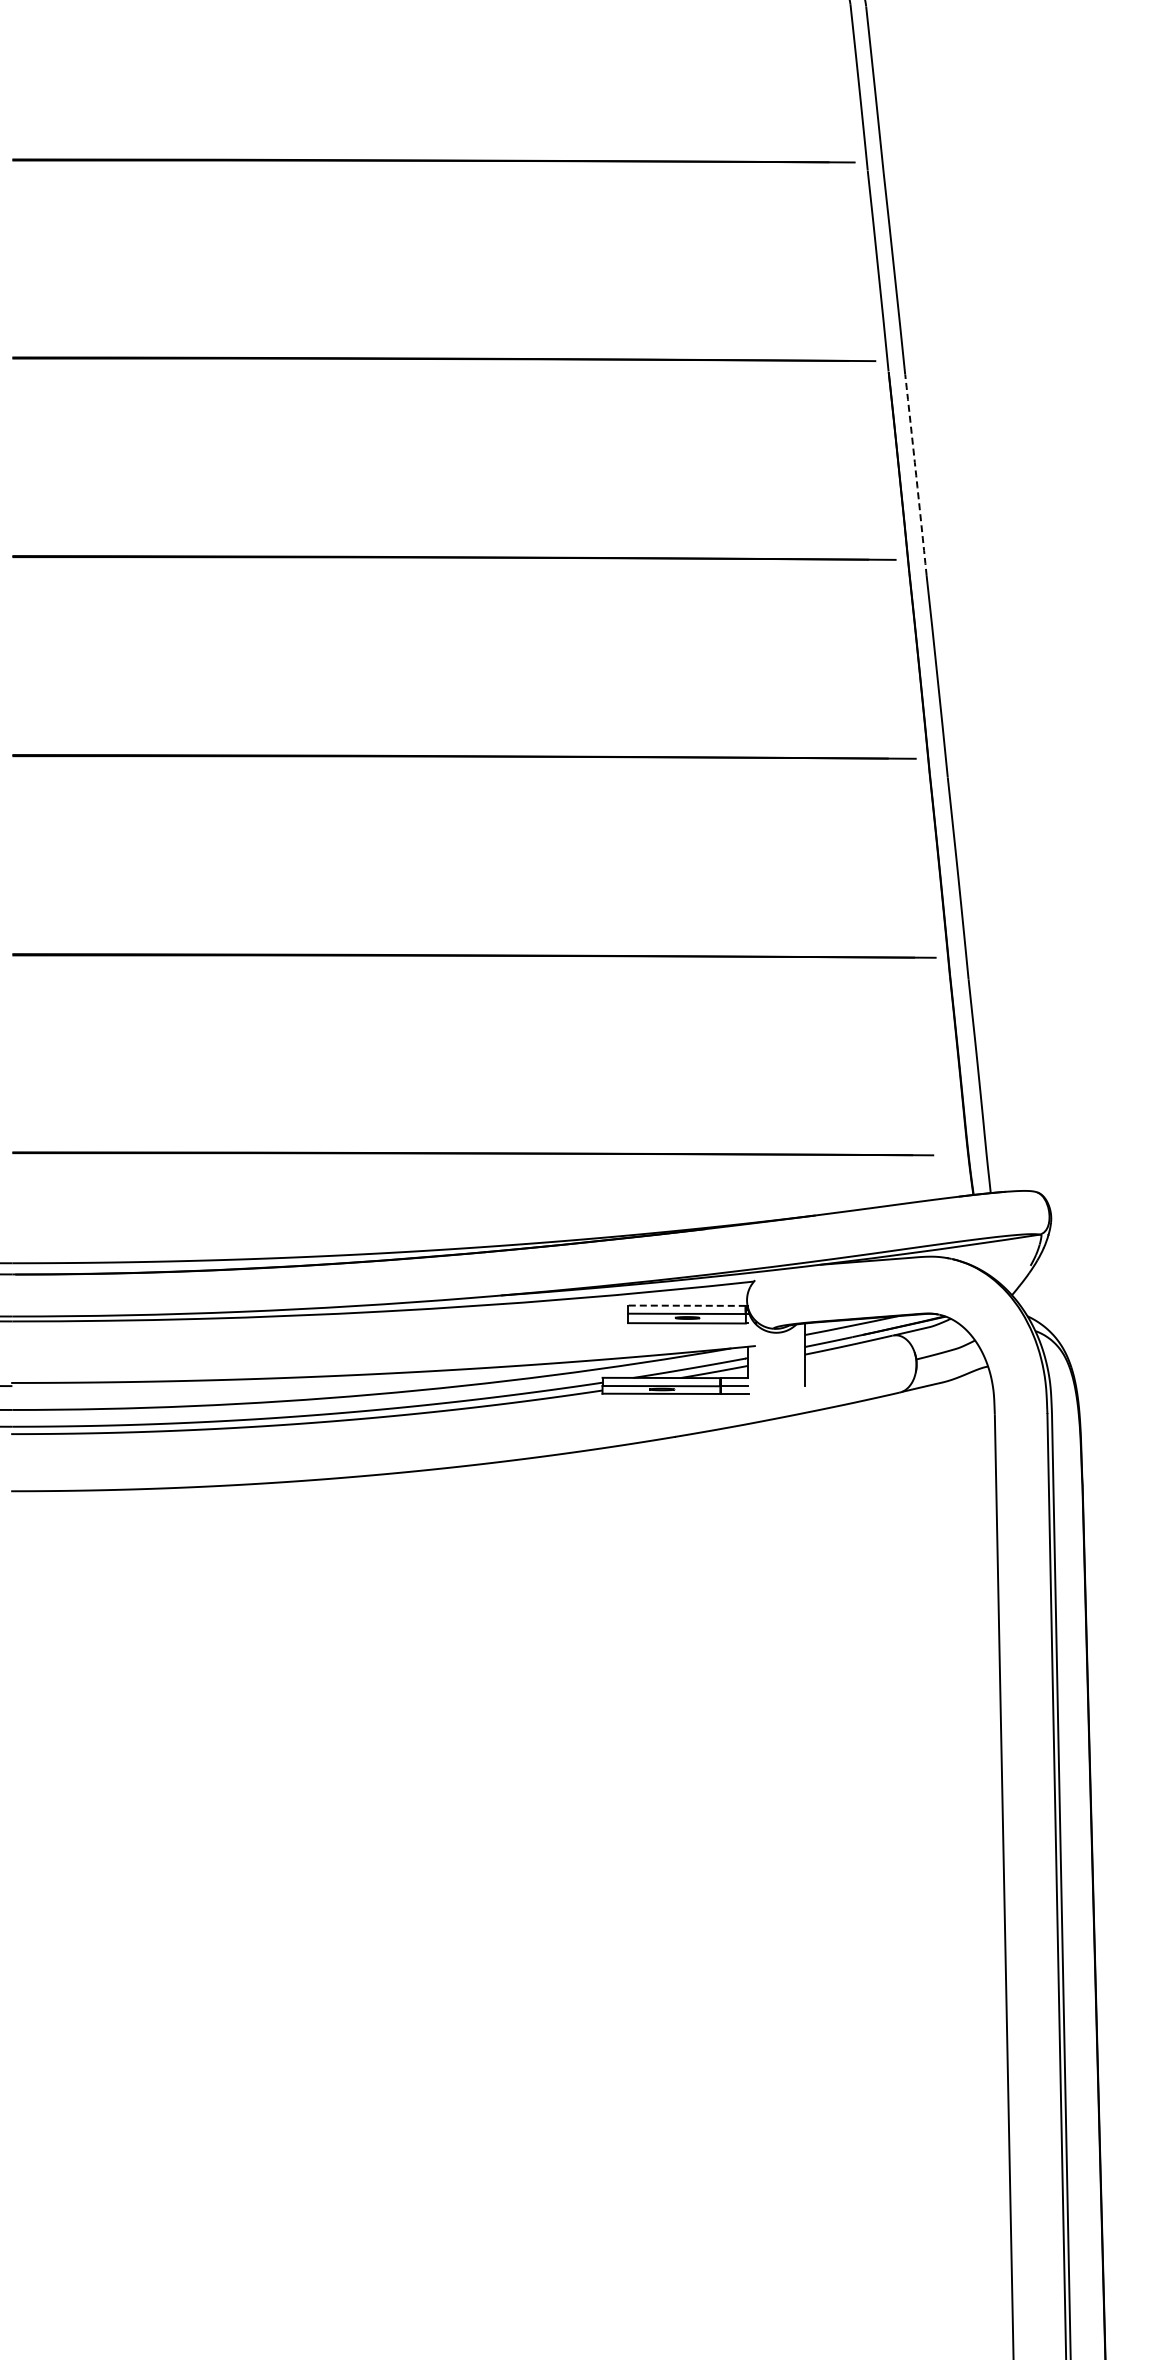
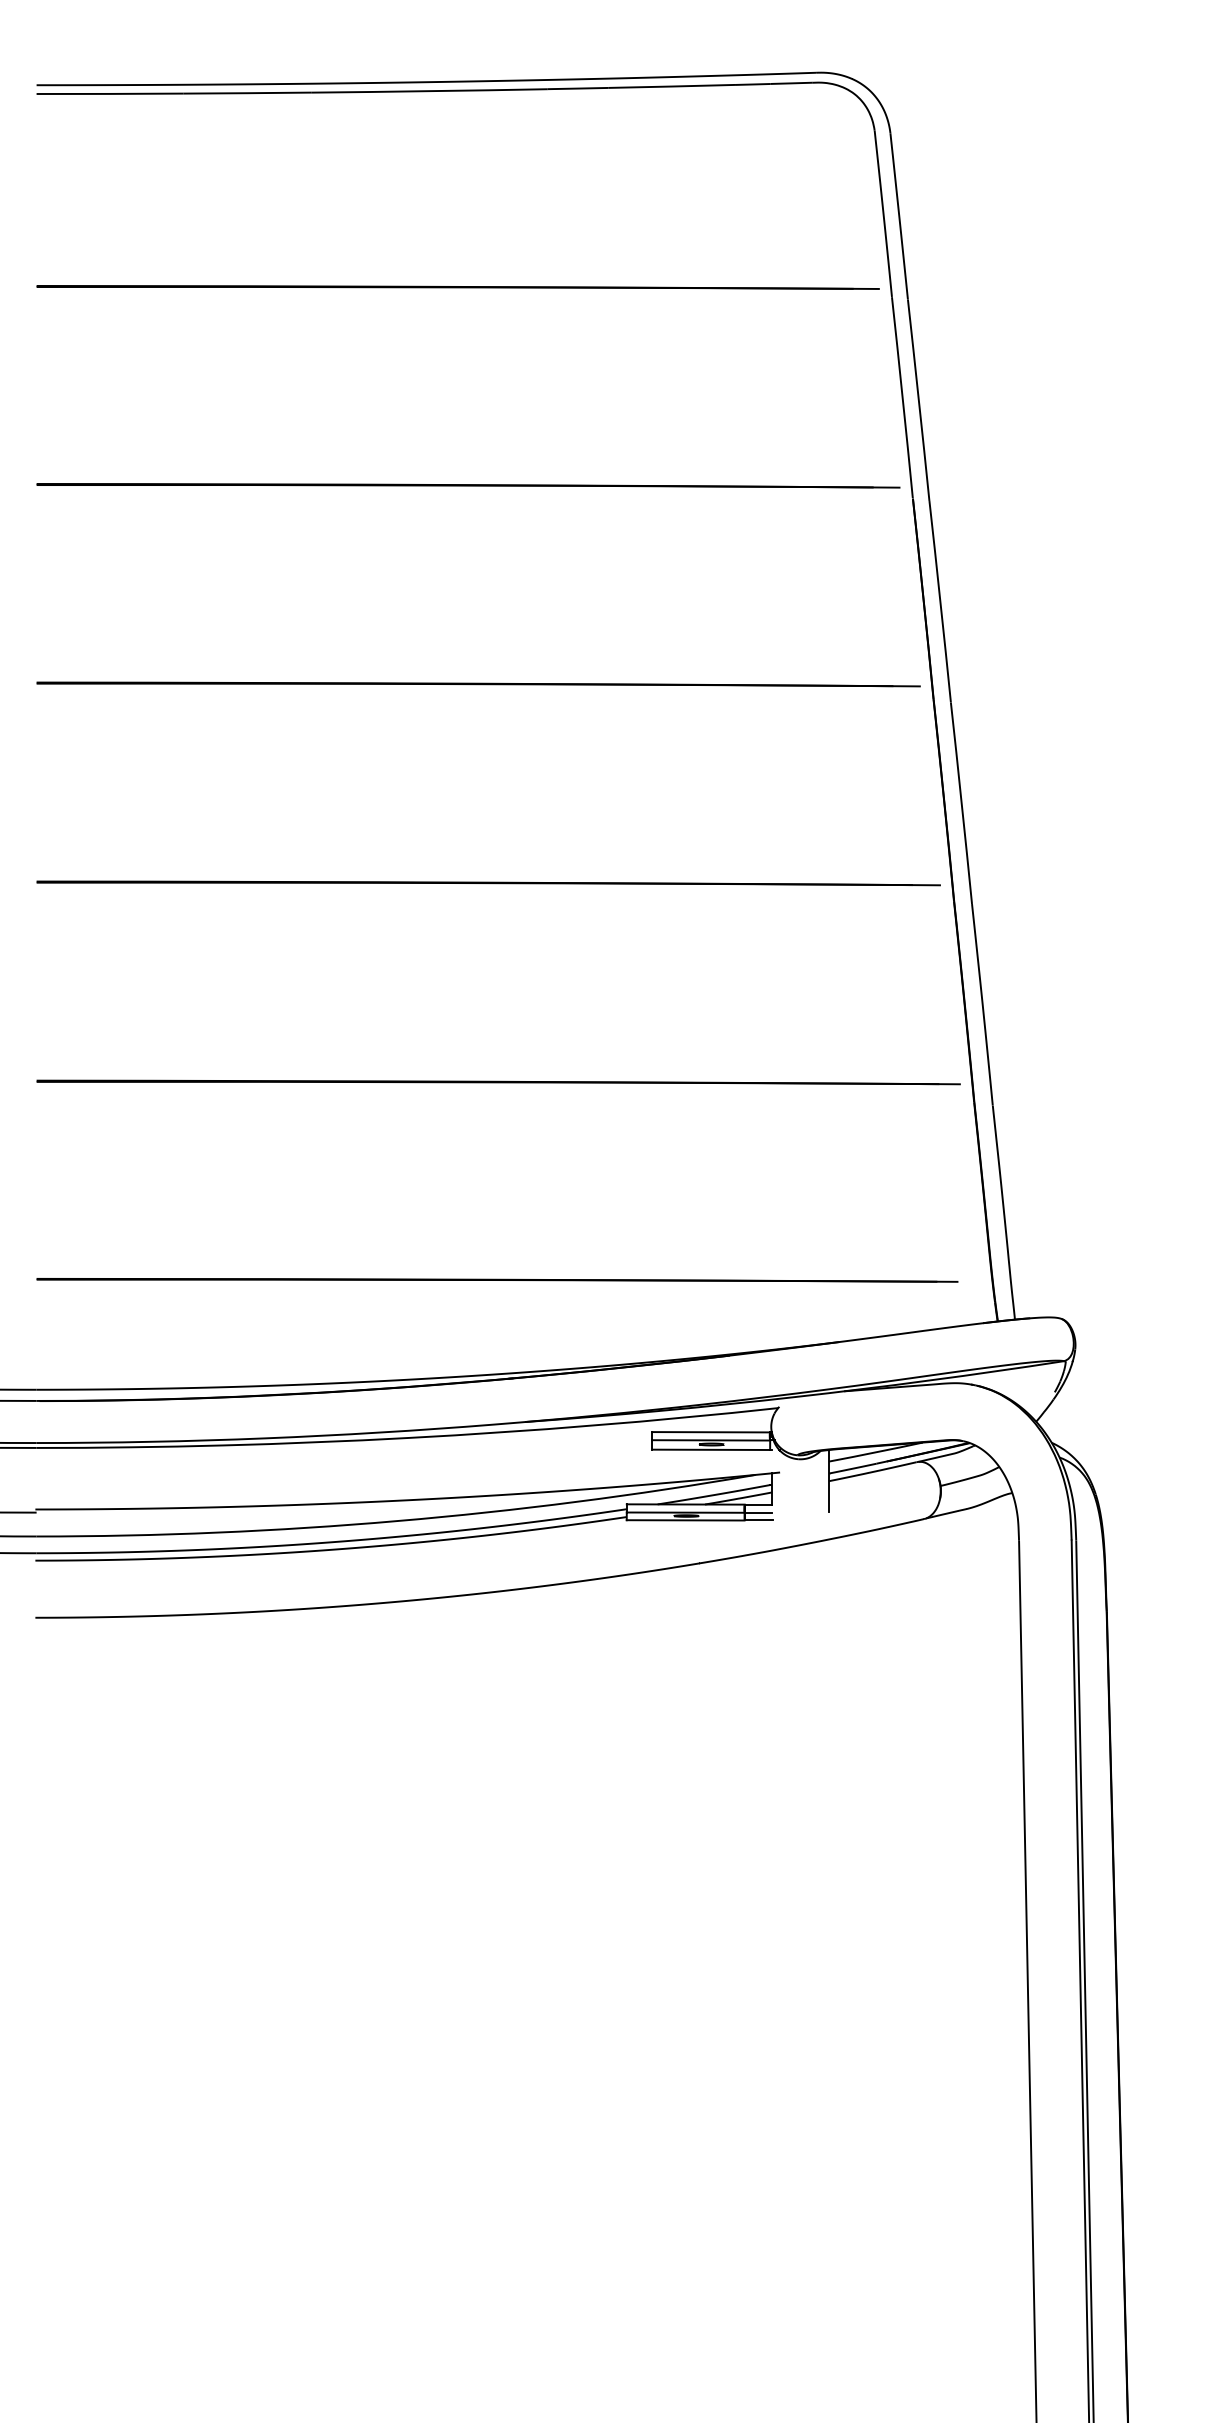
arc: (916, 474) -> (940, 601), dashed -> solid
line: (687, 1305) -> (711, 1432), dashed -> solid

